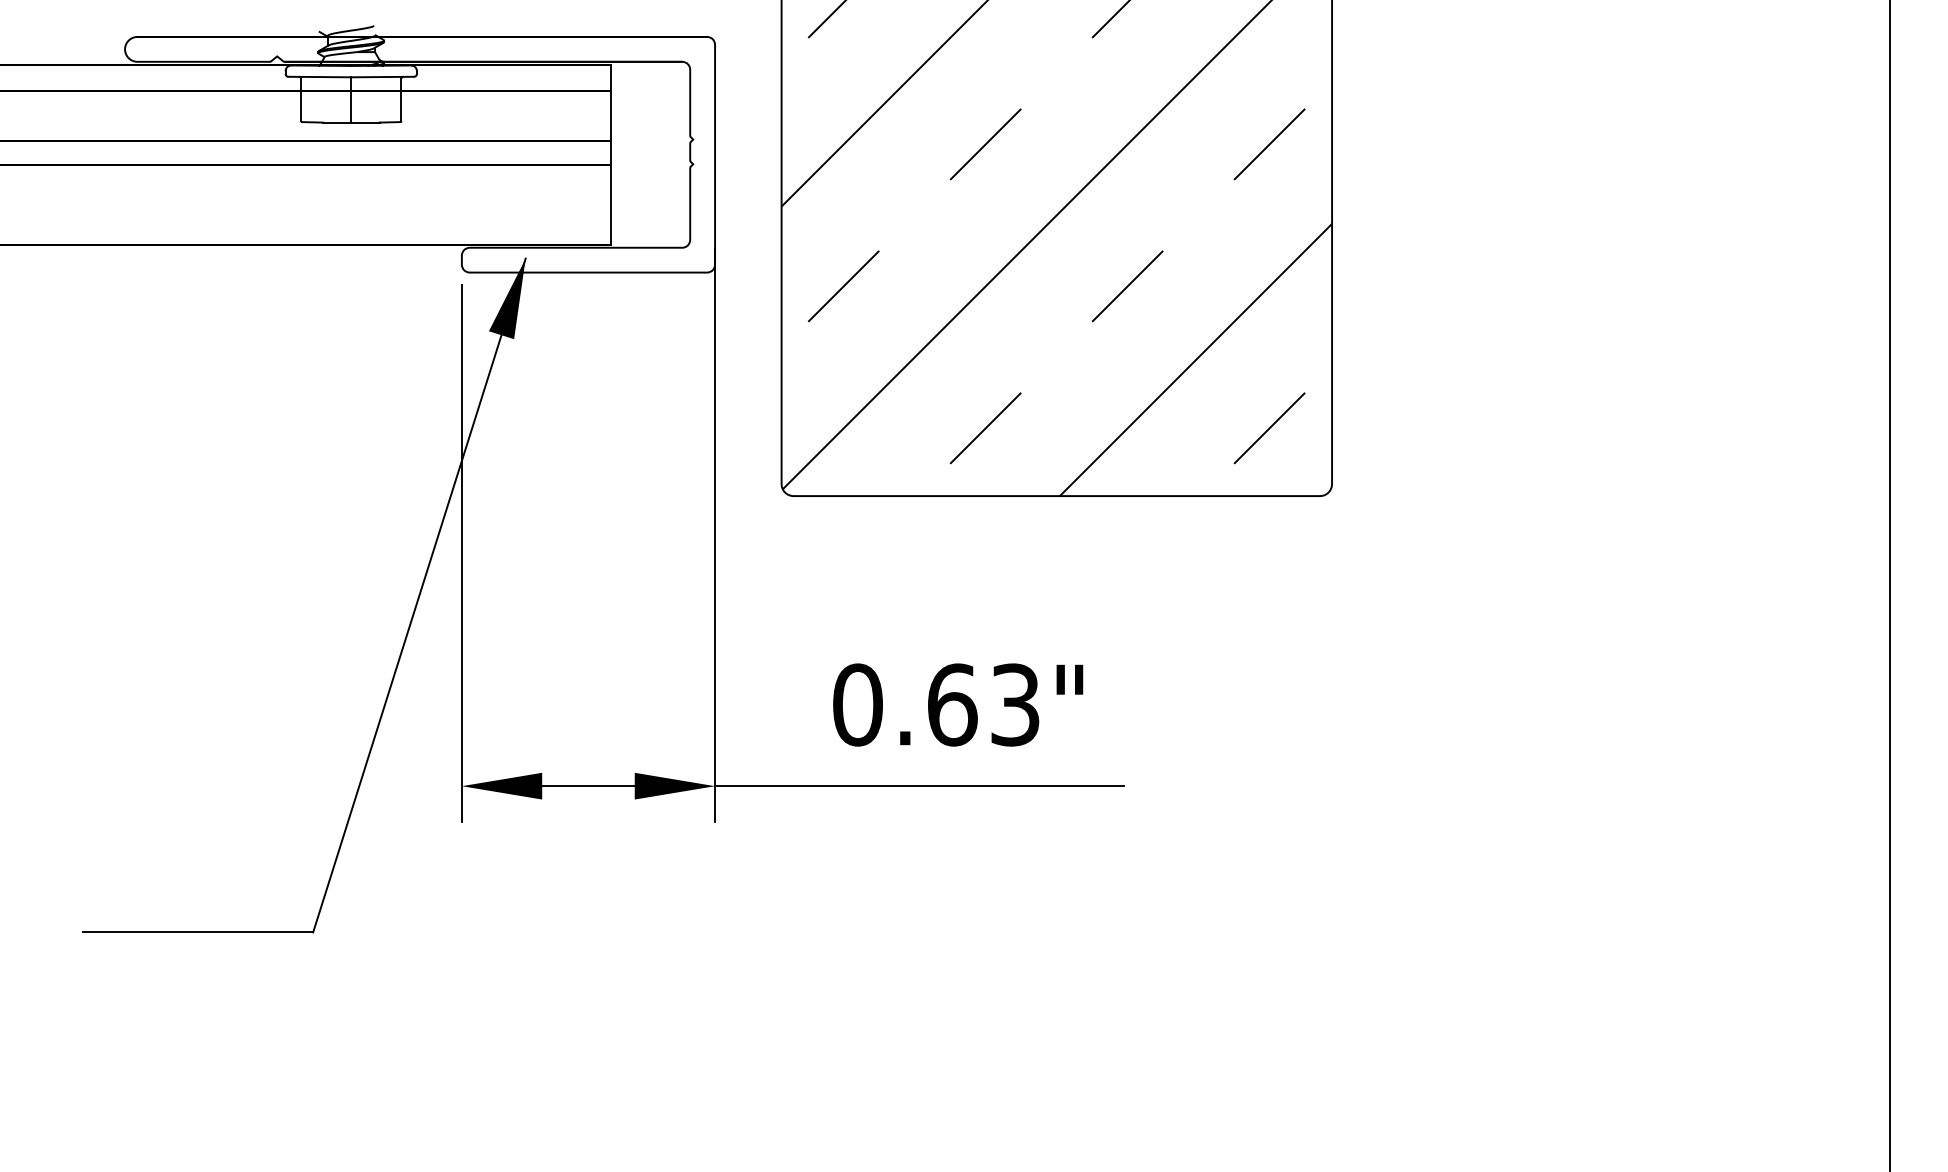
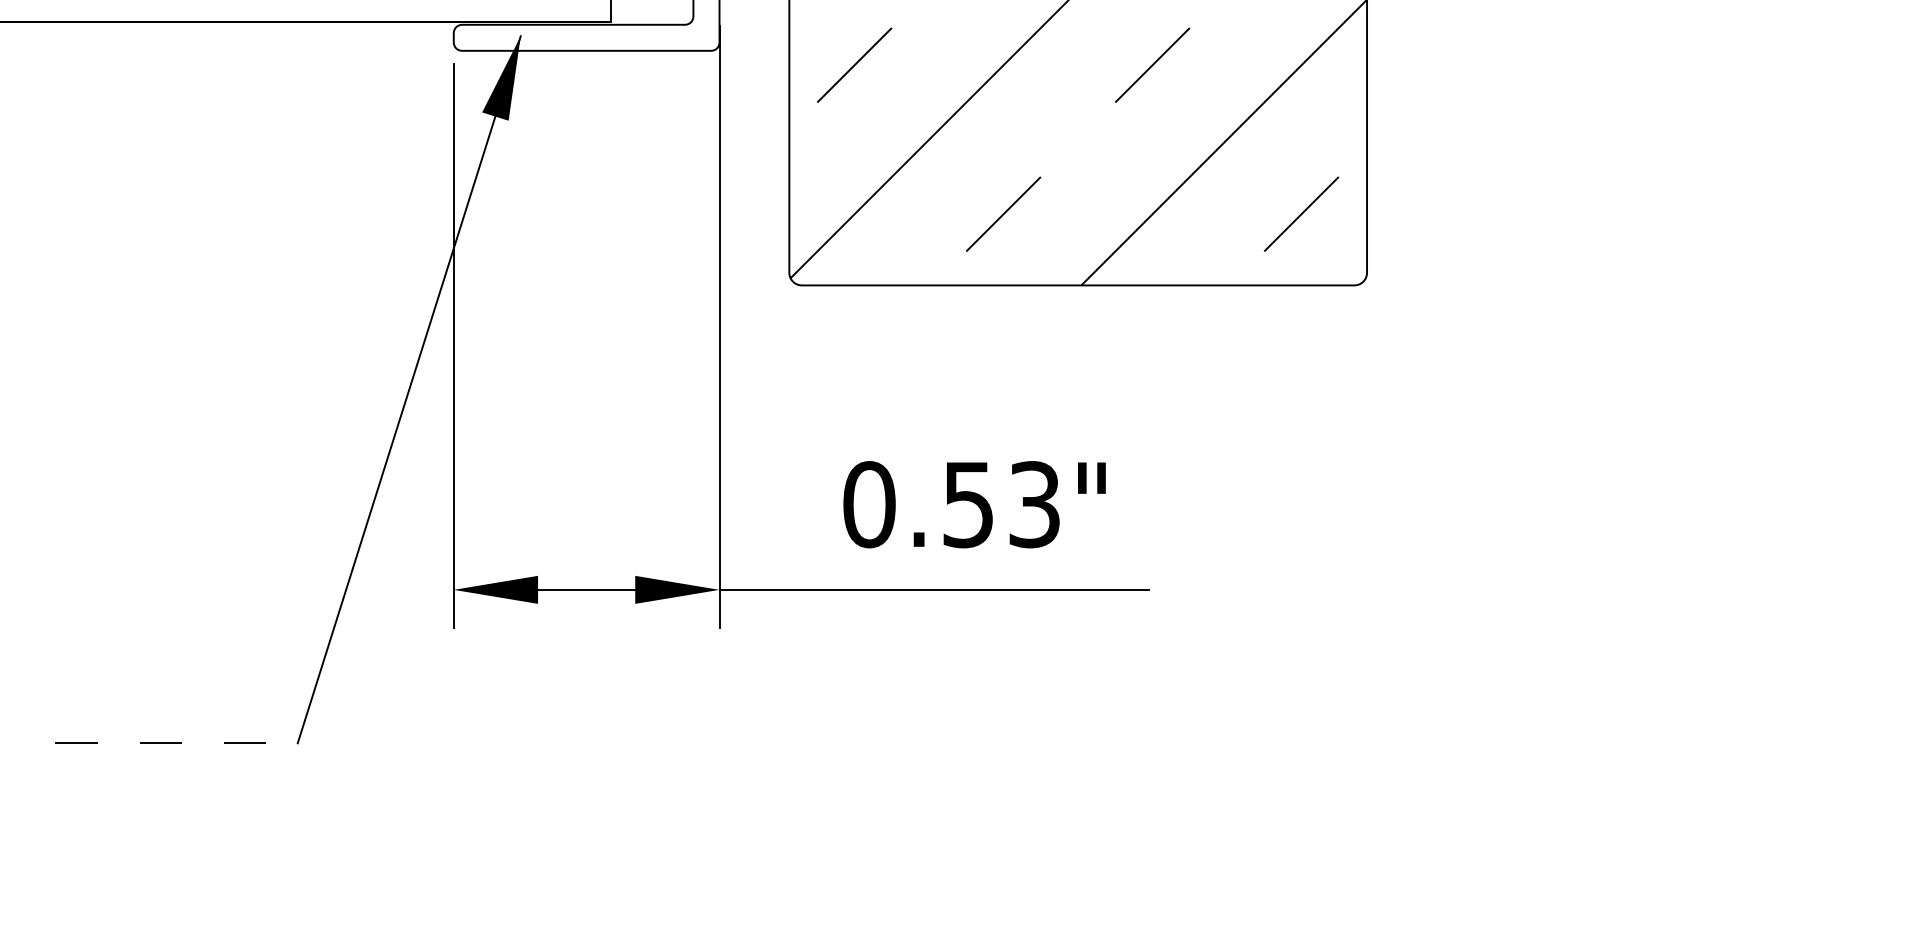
text: (952, 704) -> (968, 504), 0.63" -> 0.53"
line: (198, 932) -> (177, 743), solid -> dashed

